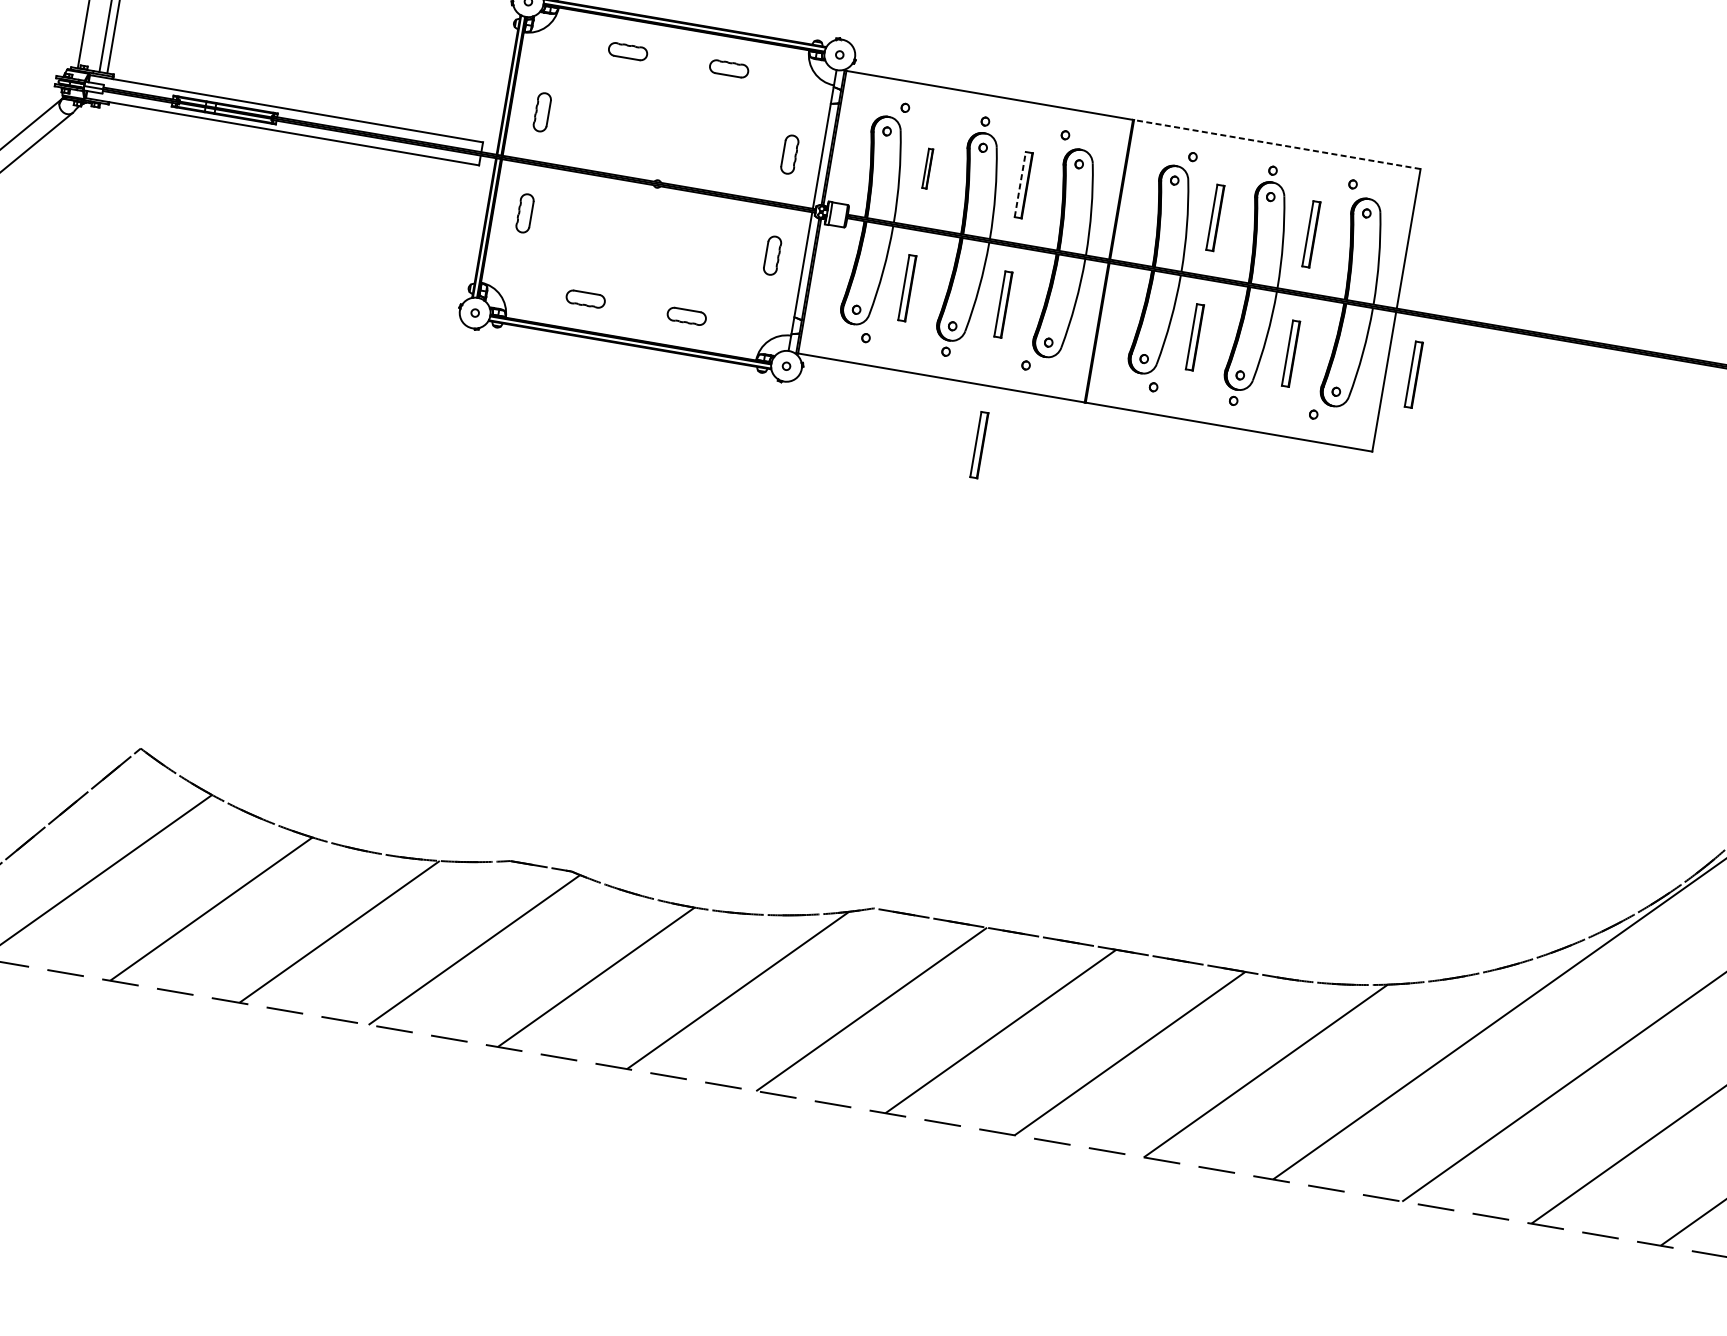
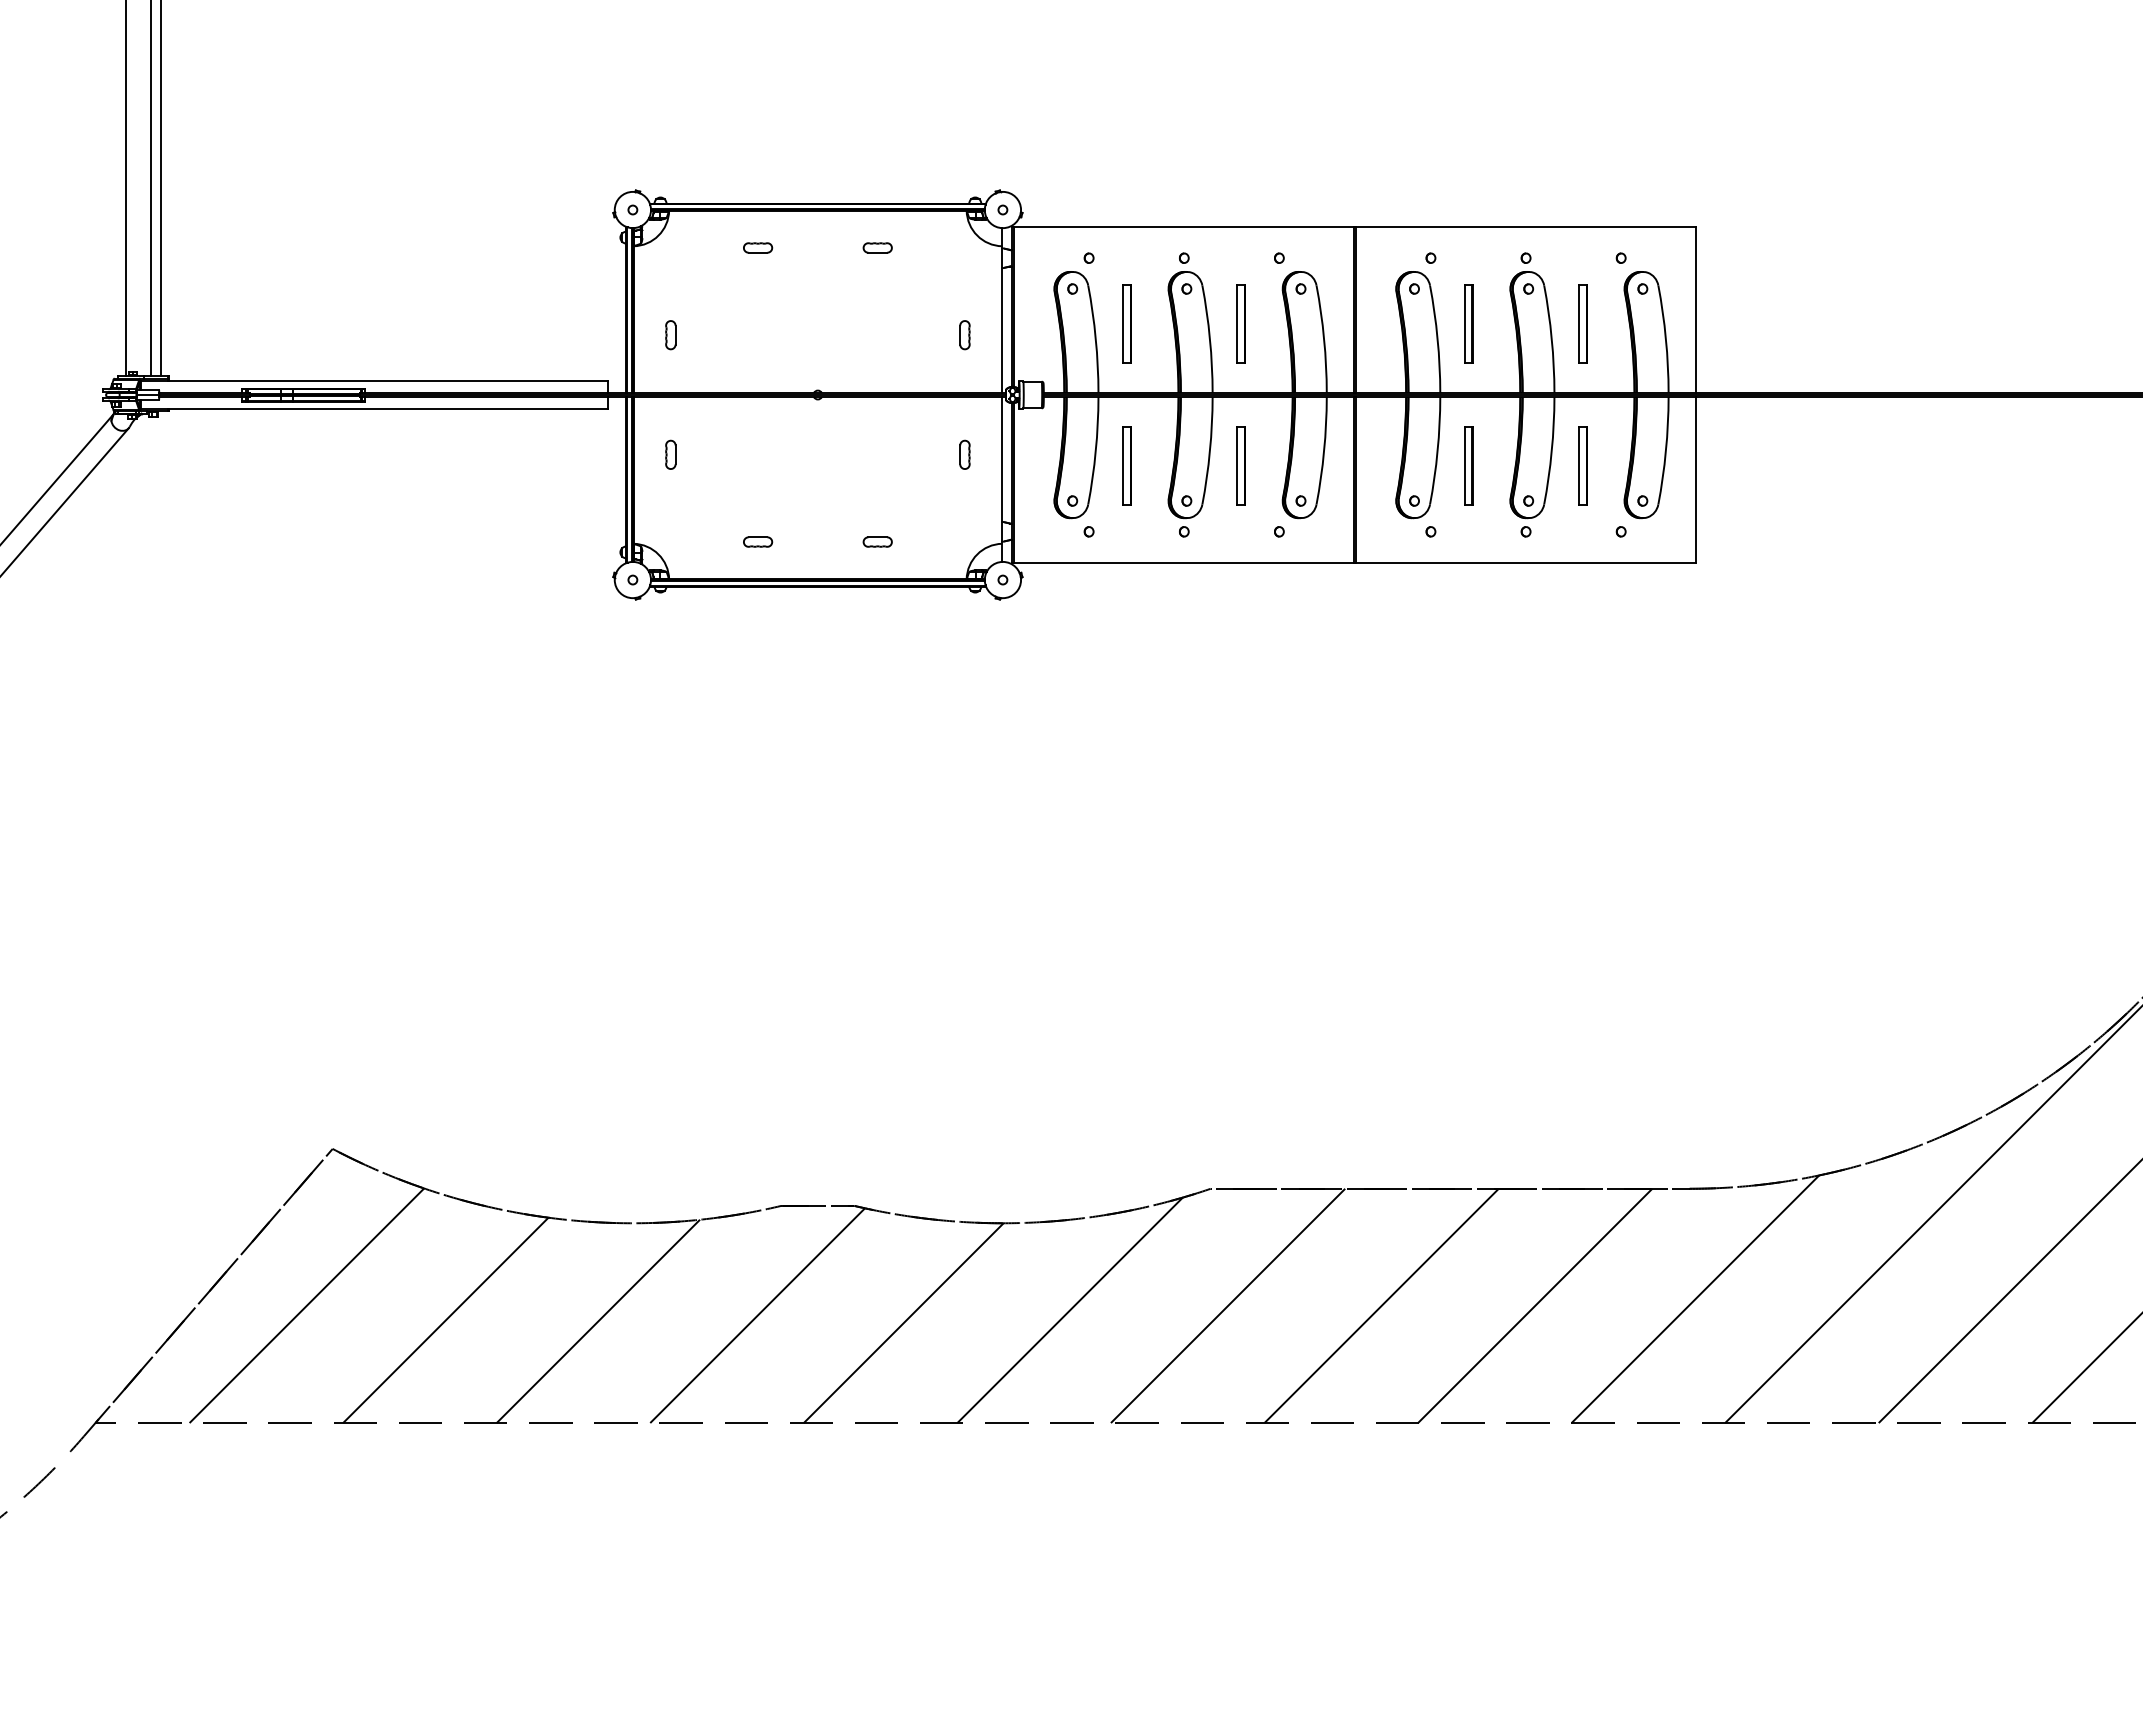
part: (628, 51) -> (758, 247), size x0.62
part: (728, 68) -> (877, 247), size x0.62
part: (542, 112) -> (670, 335), size x0.62
line: (1276, 144) -> (1525, 227), dashed -> solid
part: (789, 155) -> (964, 335), size x0.62
part: (927, 168) -> (1126, 323), size x1.67
line: (1019, 184) -> (1236, 324), dashed -> solid
part: (524, 212) -> (670, 454), size x0.62
part: (772, 255) -> (964, 454), size x0.62
part: (586, 298) -> (758, 541), size x0.62
part: (686, 315) -> (877, 541), size x0.62
part: (1413, 374) -> (1728, 465), removed
part: (978, 444) -> (1240, 632), removed

